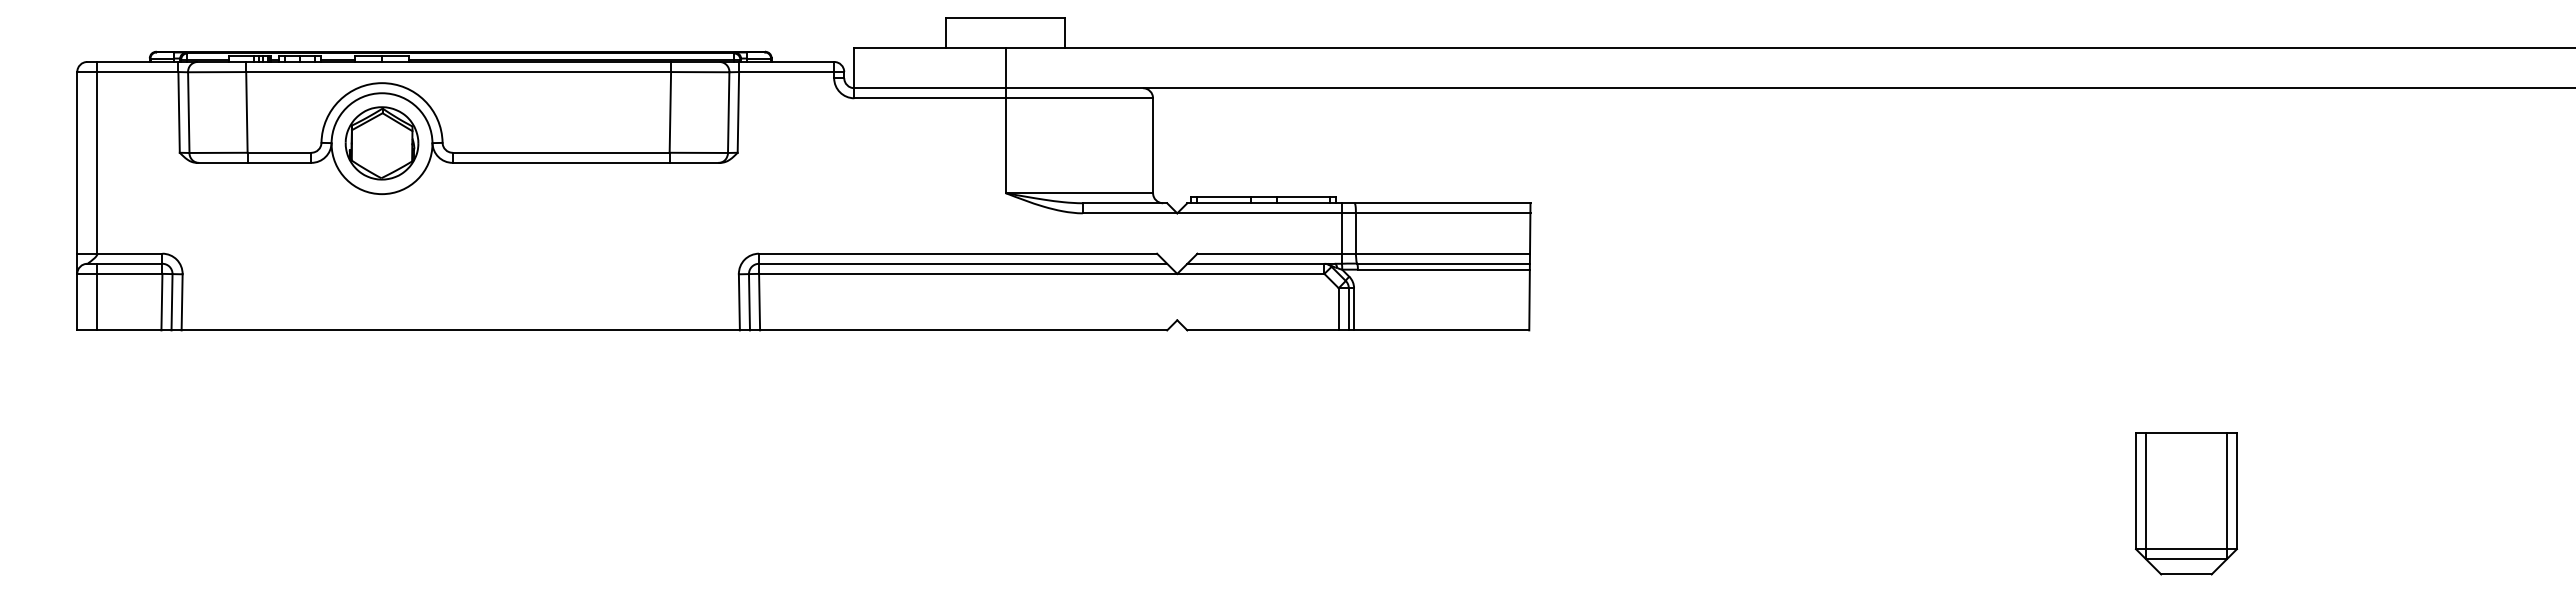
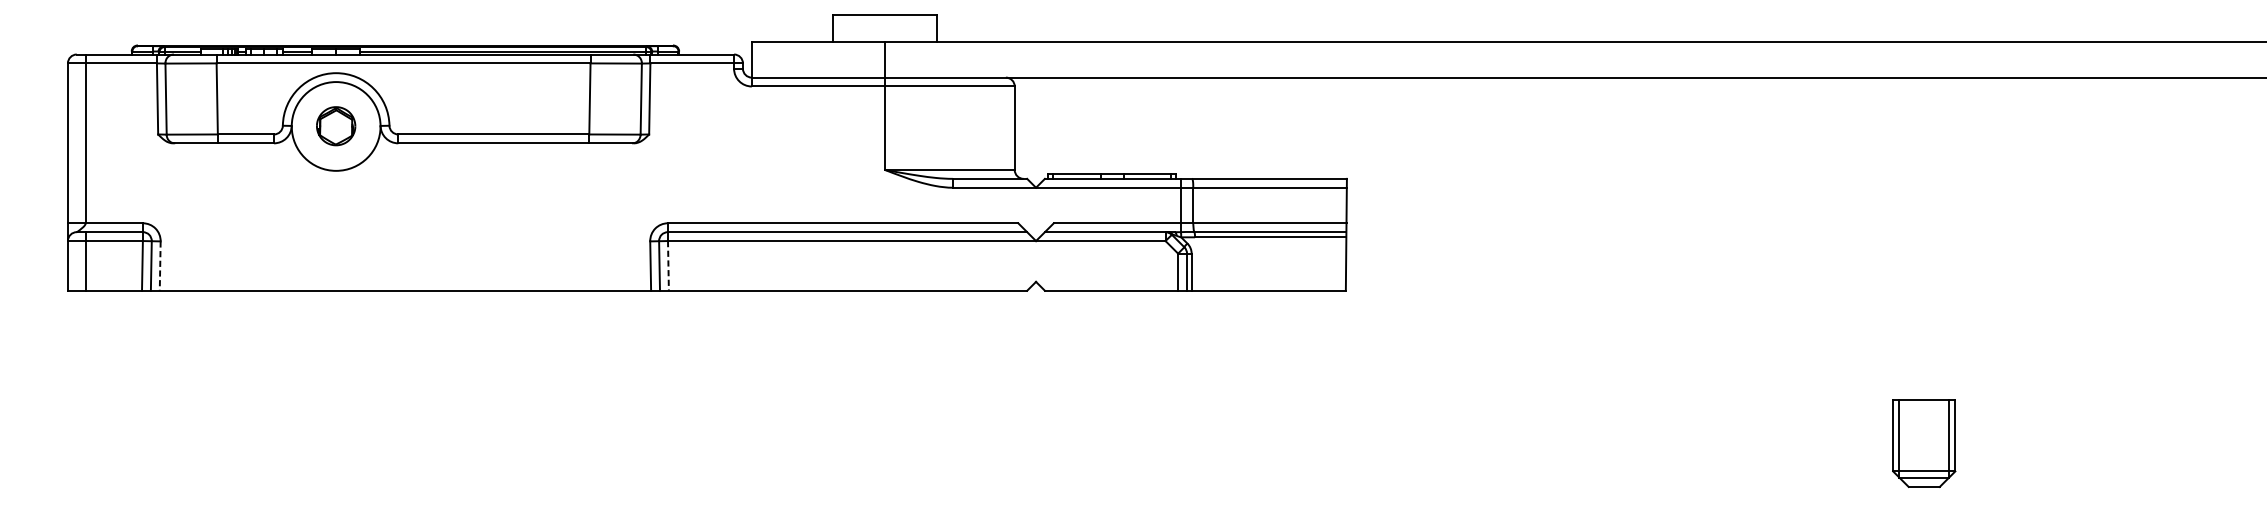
part: (381, 143) -> (335, 126), size x0.6
line: (182, 302) -> (160, 266), solid -> dashed
line: (759, 302) -> (668, 266), solid -> dashed
part: (2186, 503) -> (1924, 443), size x0.7

